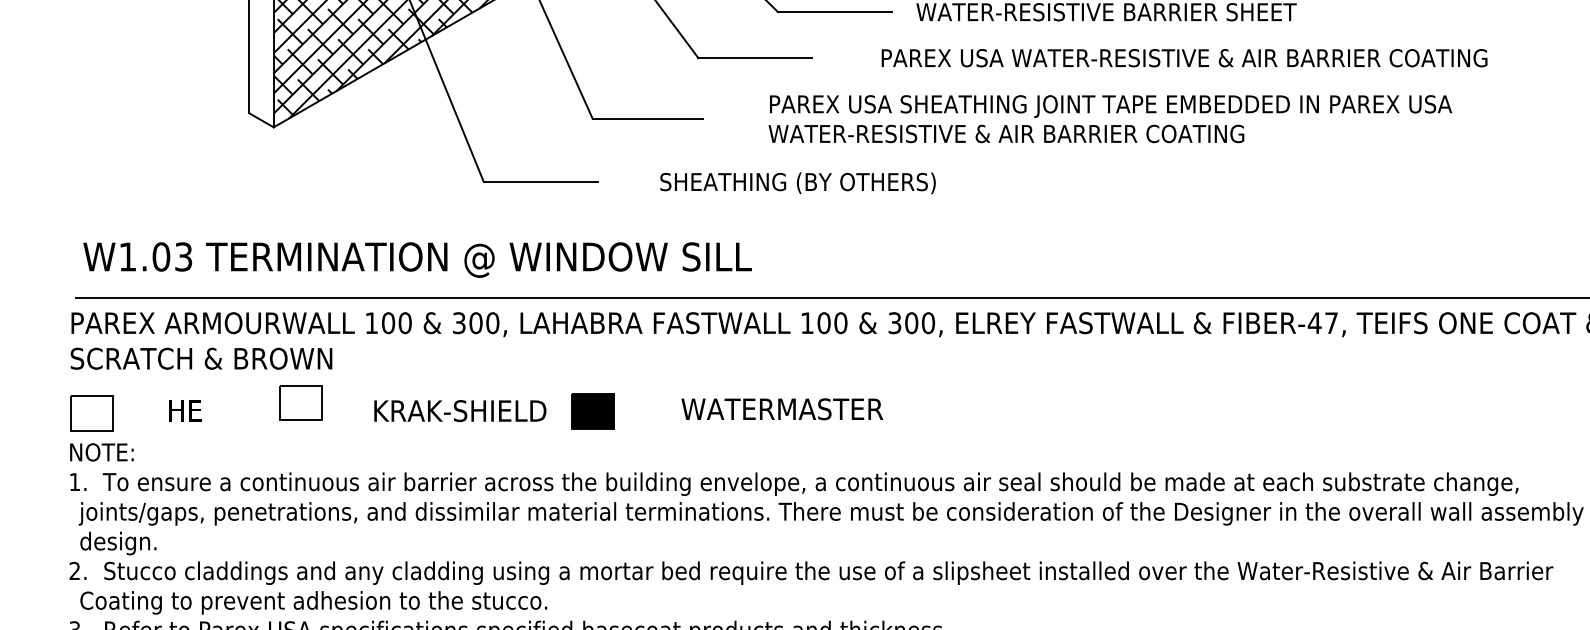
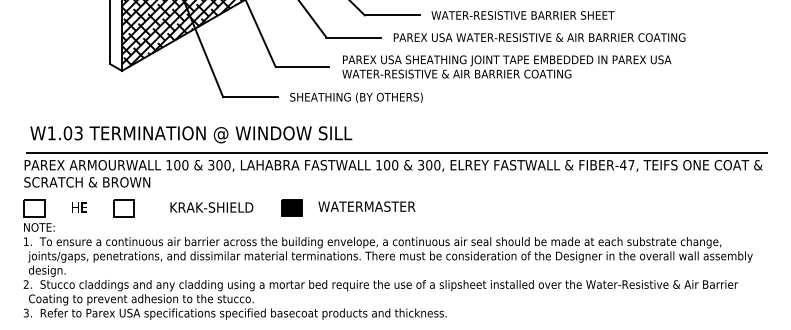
text: (1184, 57) -> (539, 37), moved
text: (1109, 118) -> (506, 66), moved
text: (798, 182) -> (356, 97), moved
part: (299, 402) -> (123, 208), moved
part: (592, 410) -> (291, 207), moved

